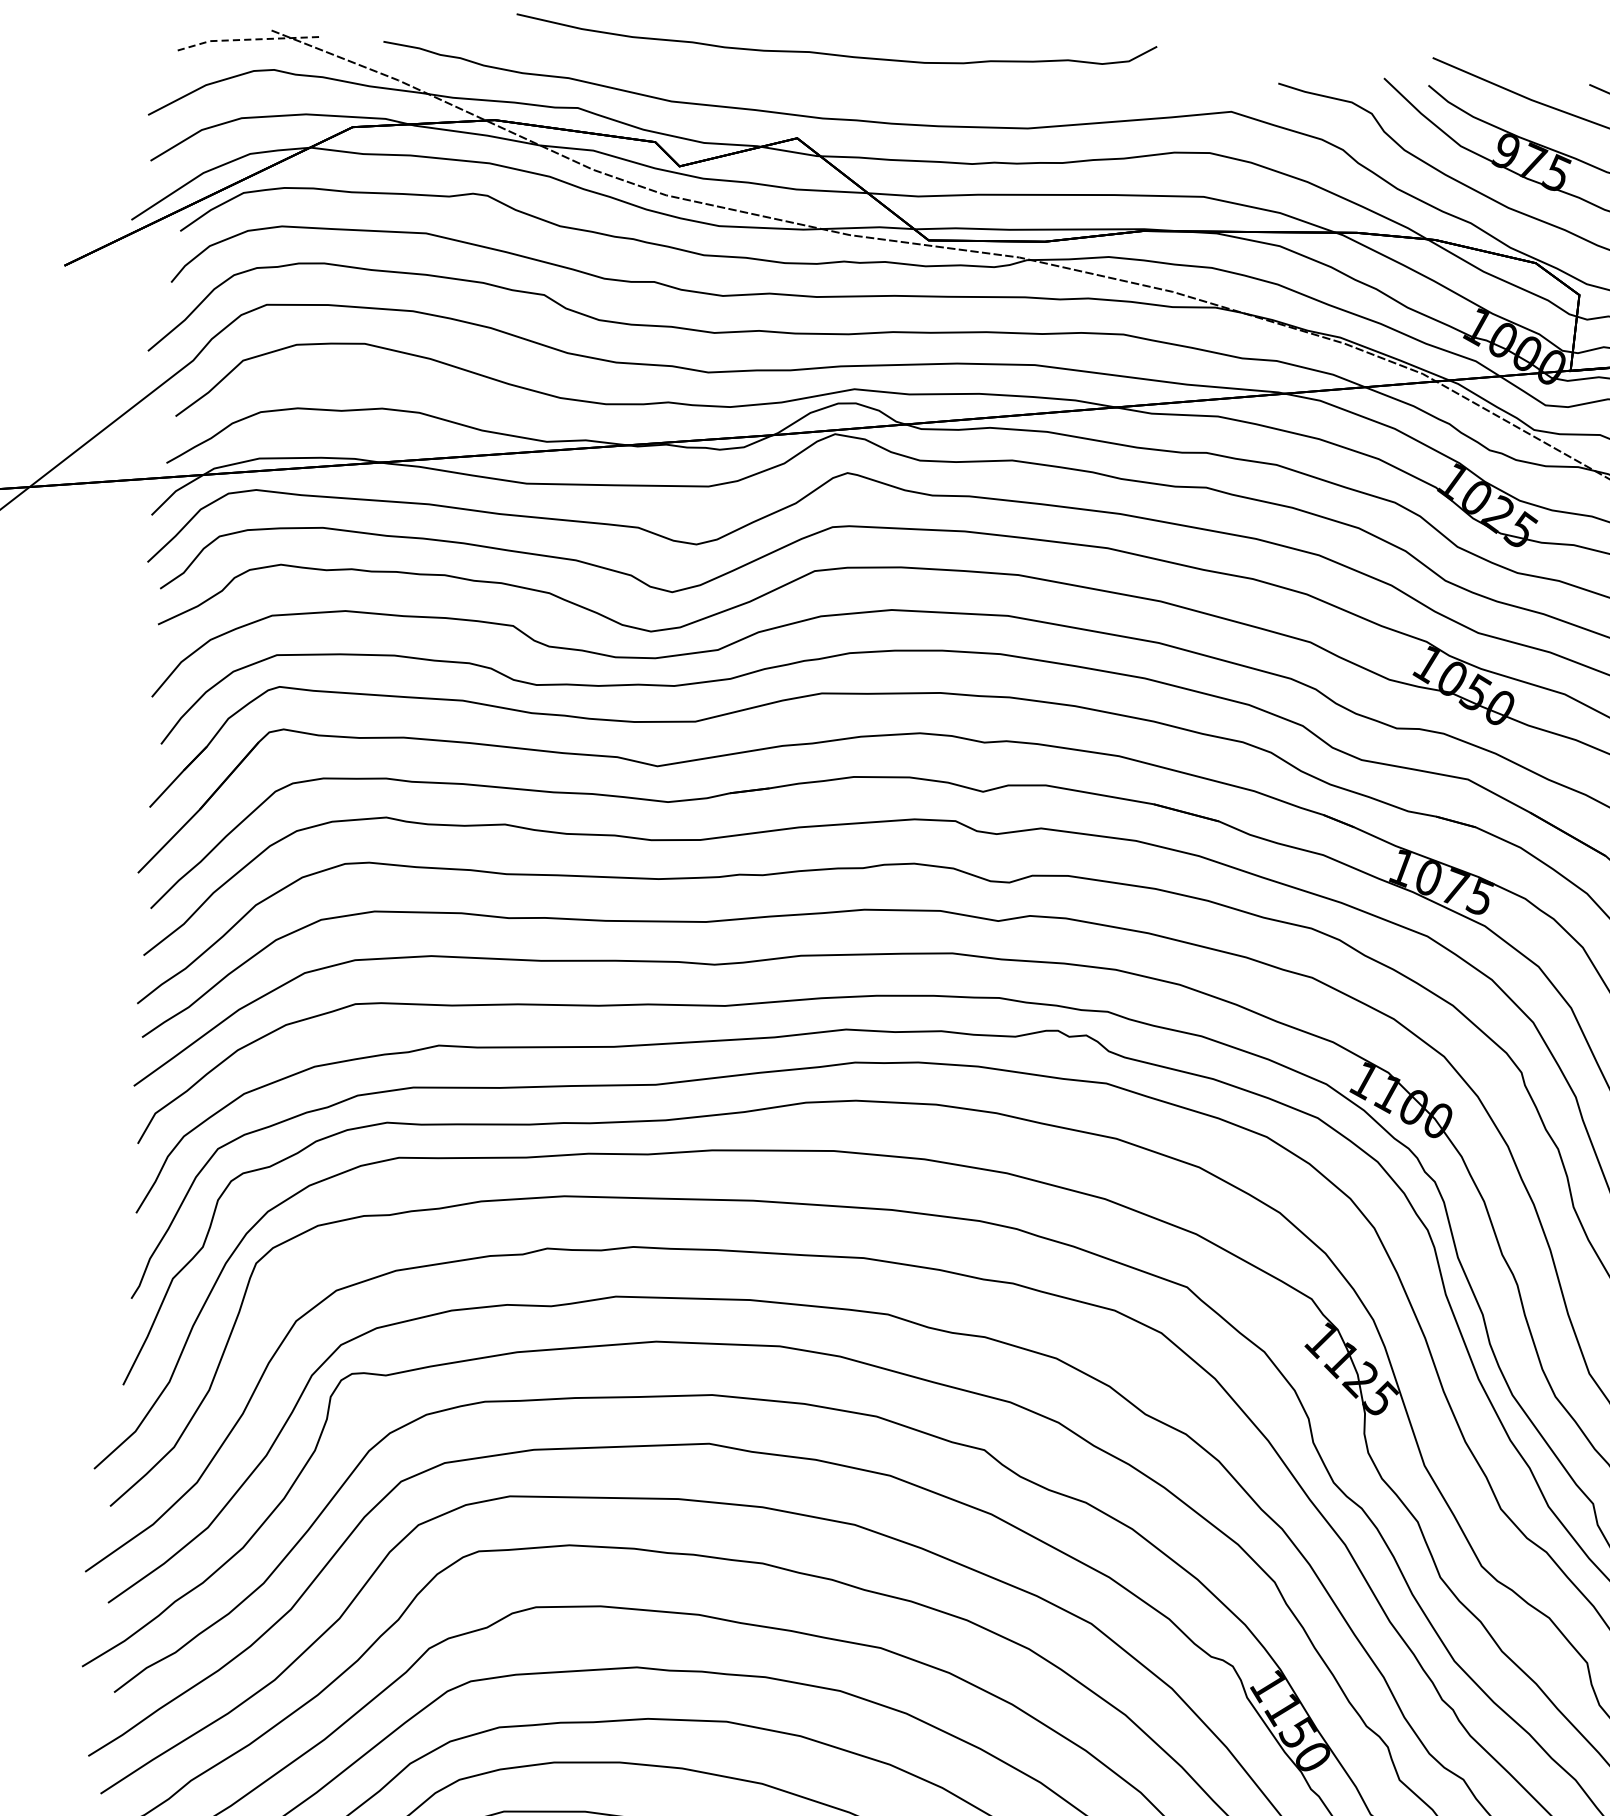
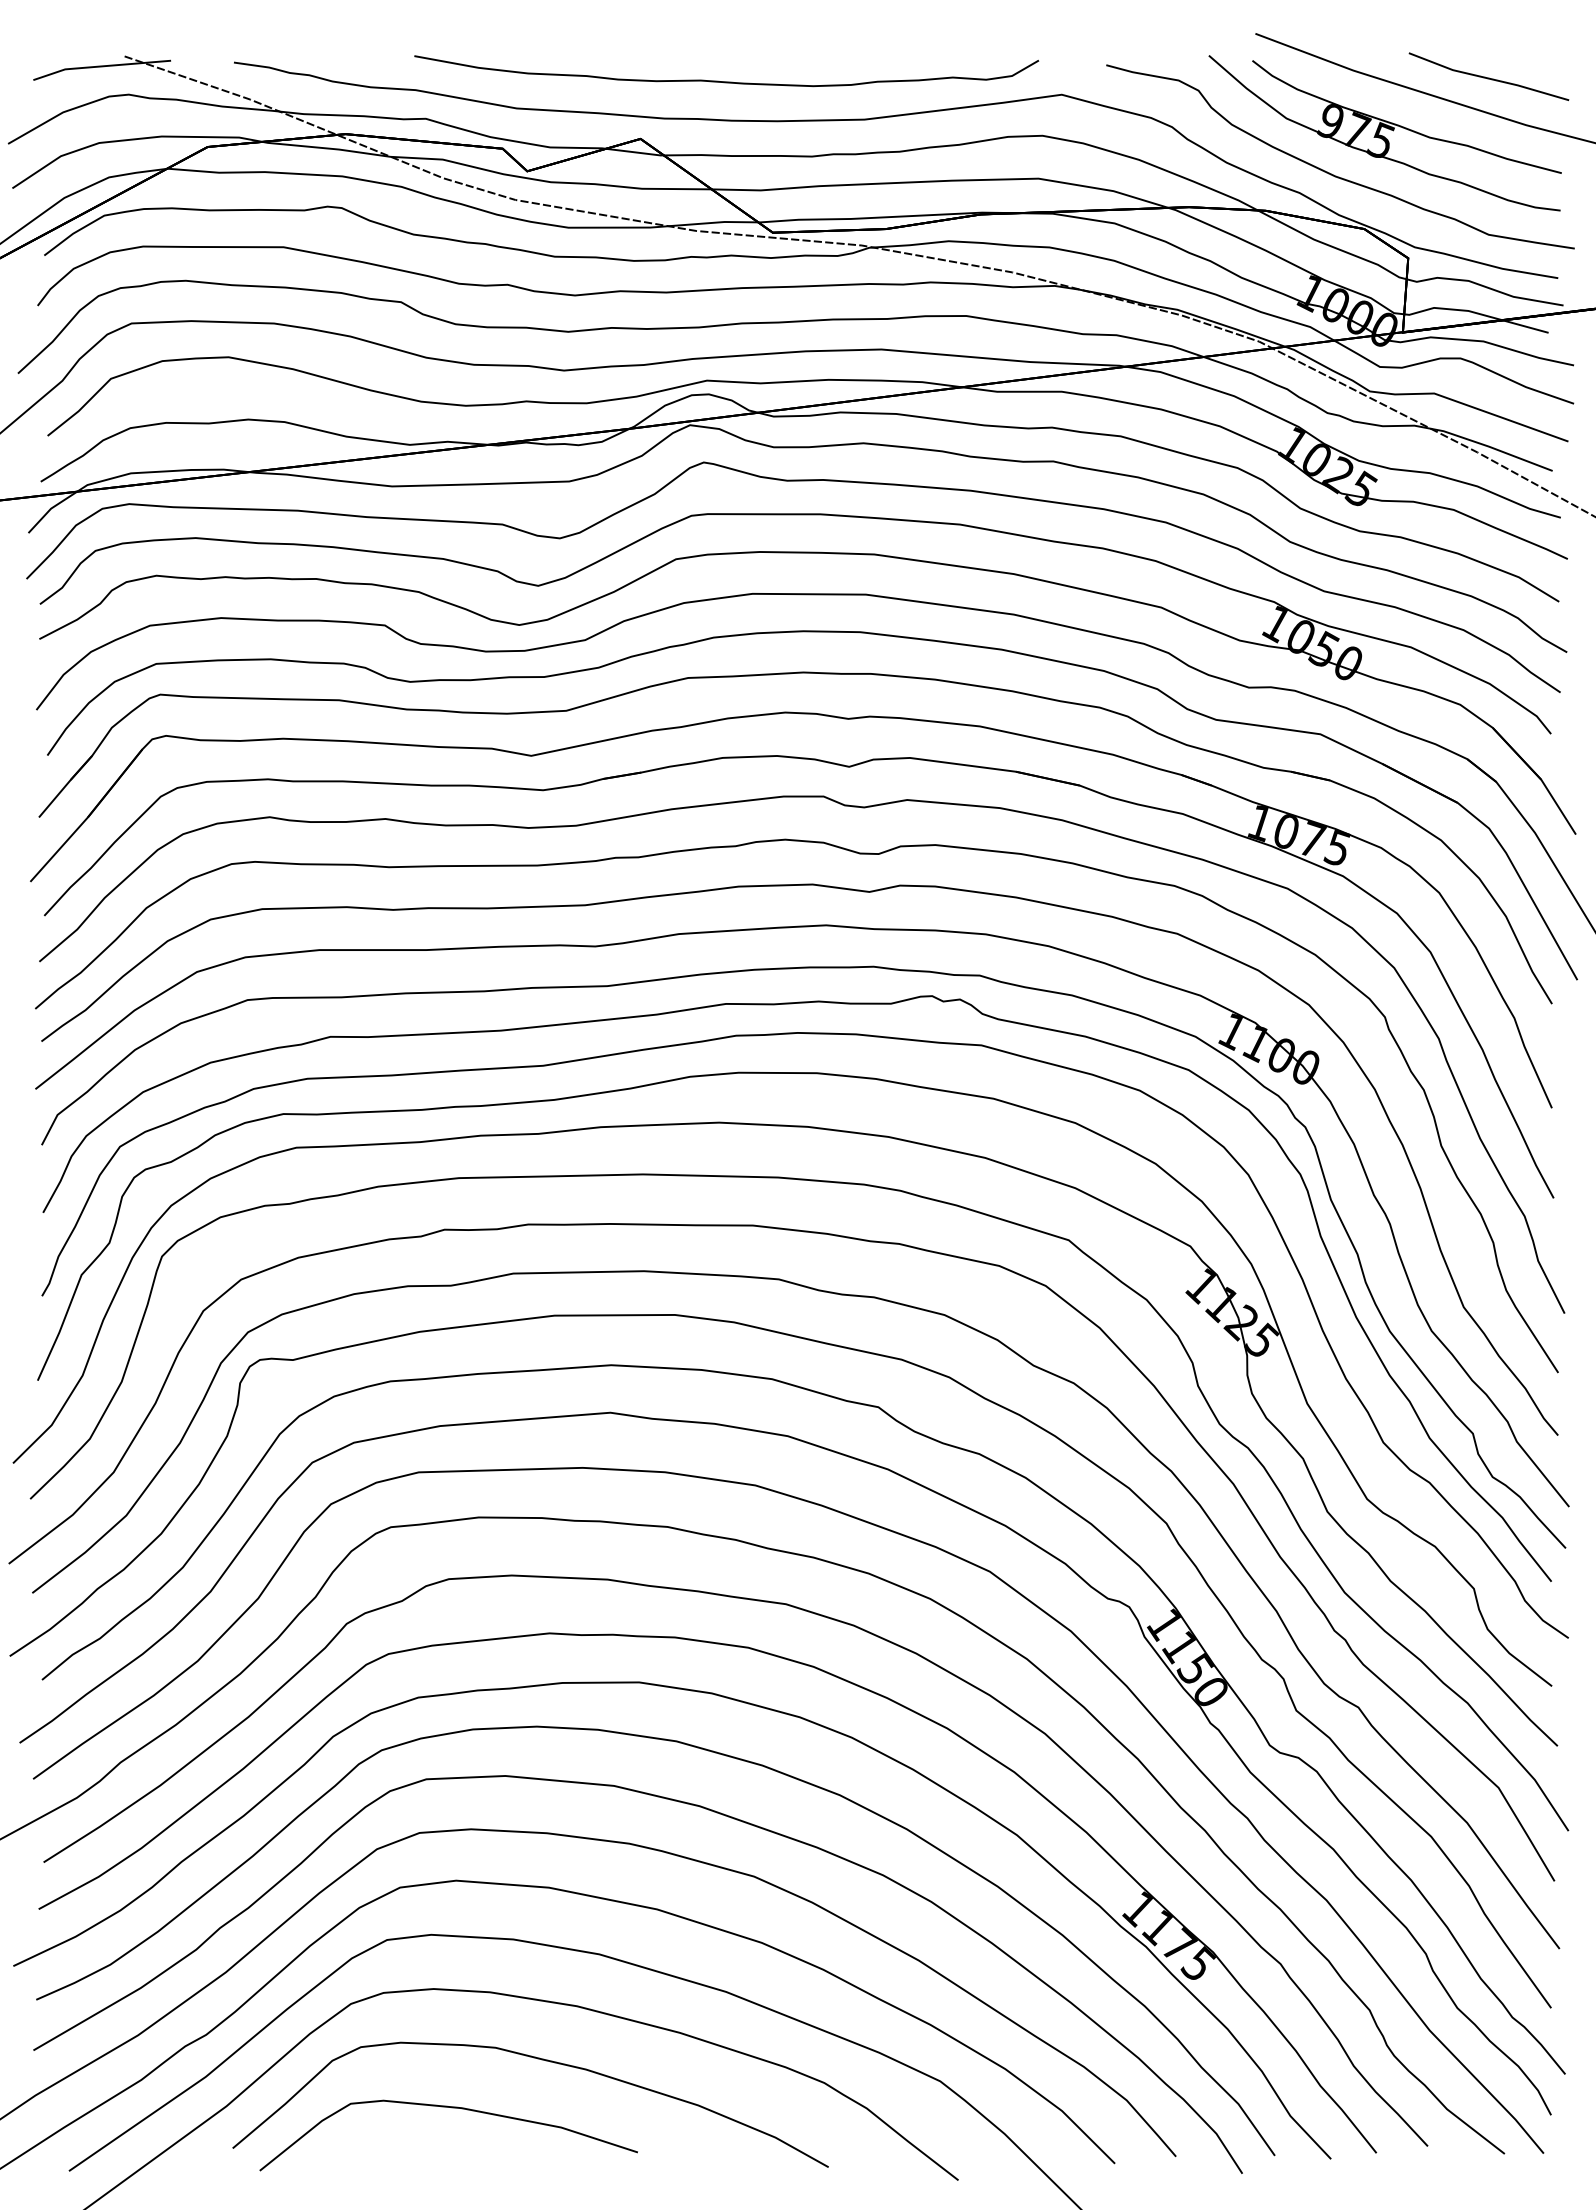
line: (246, 39) -> (100, 66), dashed -> solid
curve: (835, 54) -> (726, 81), moved

